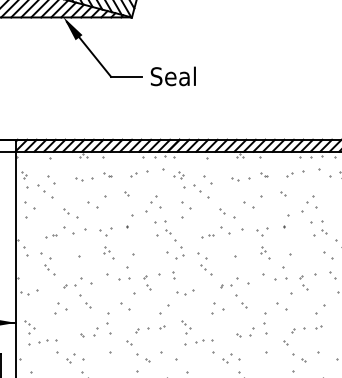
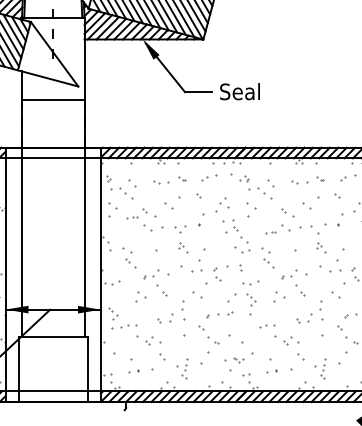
part: (262, 232) -> (318, 229), size x1.6
part: (51, 235) -> (132, 217), moved
part: (186, 332) -> (251, 304), moved

